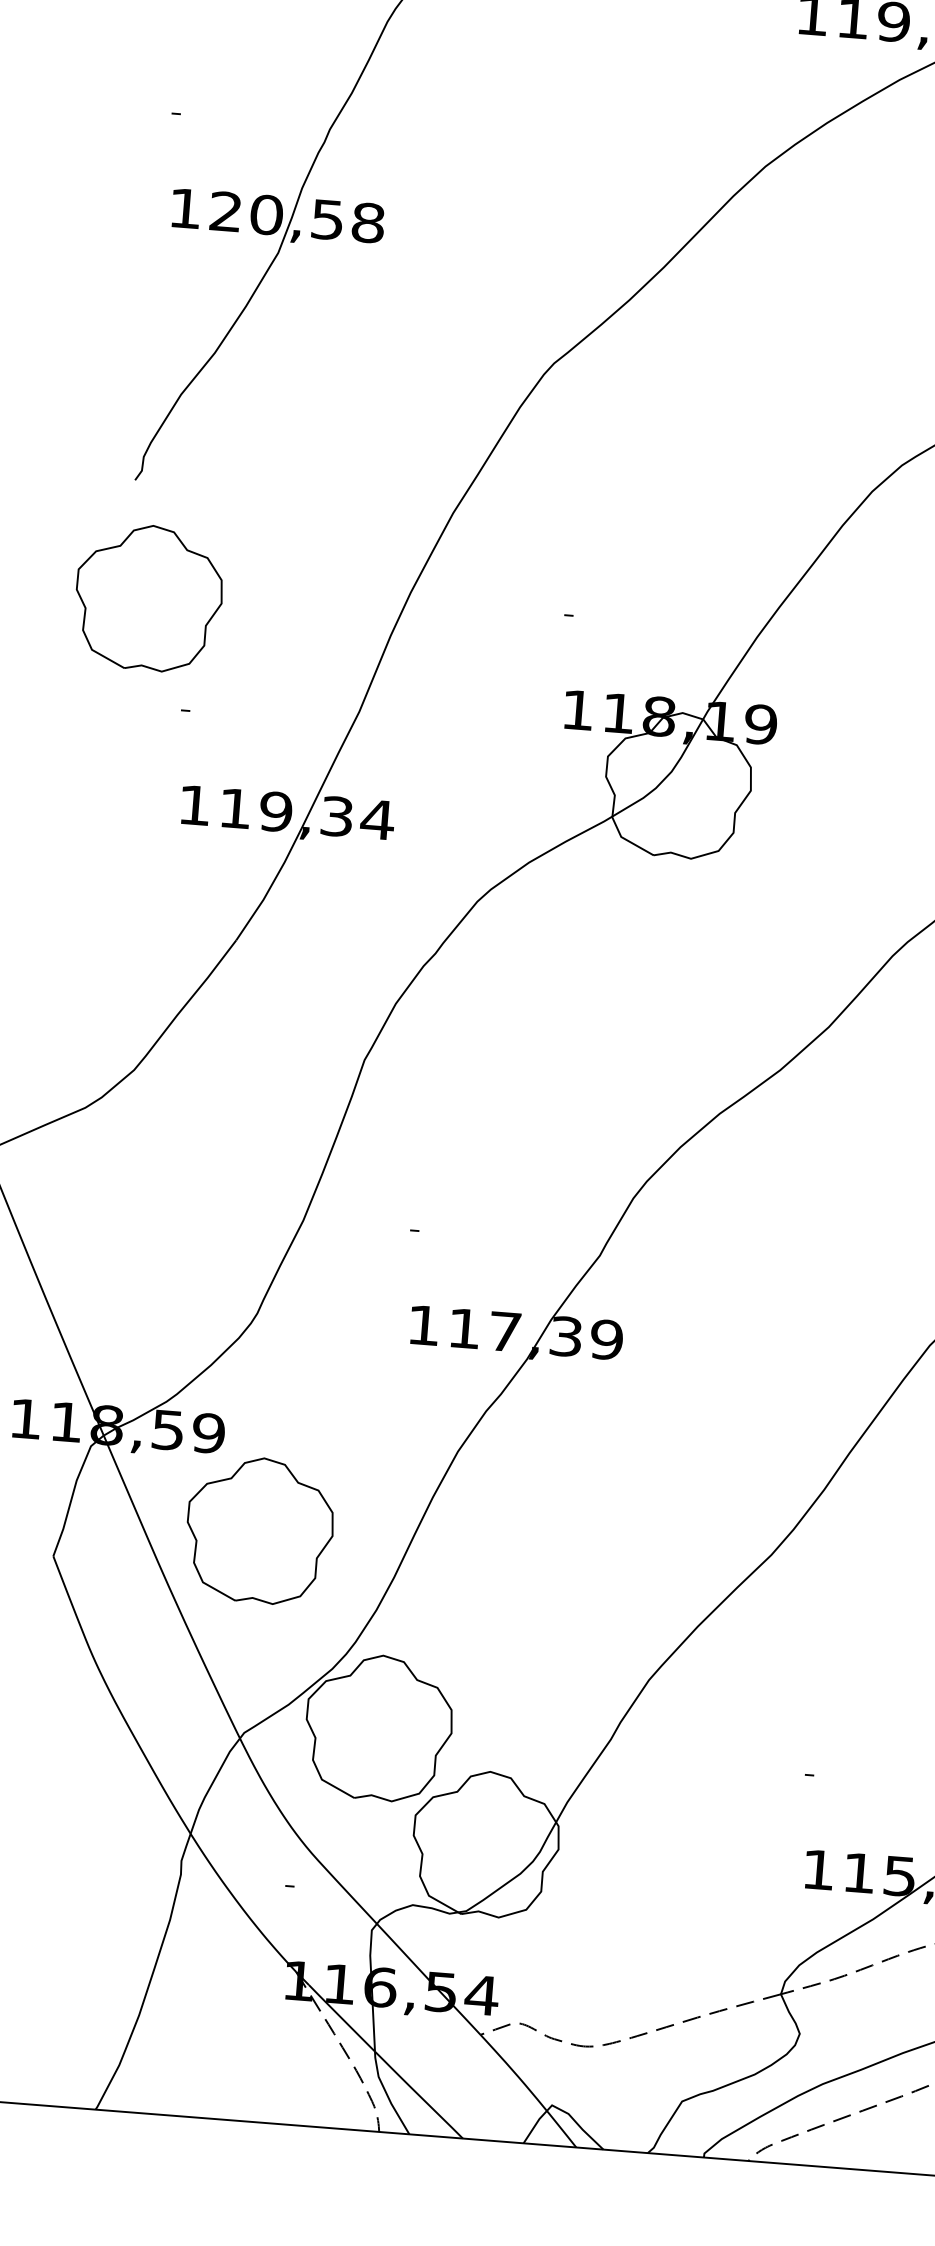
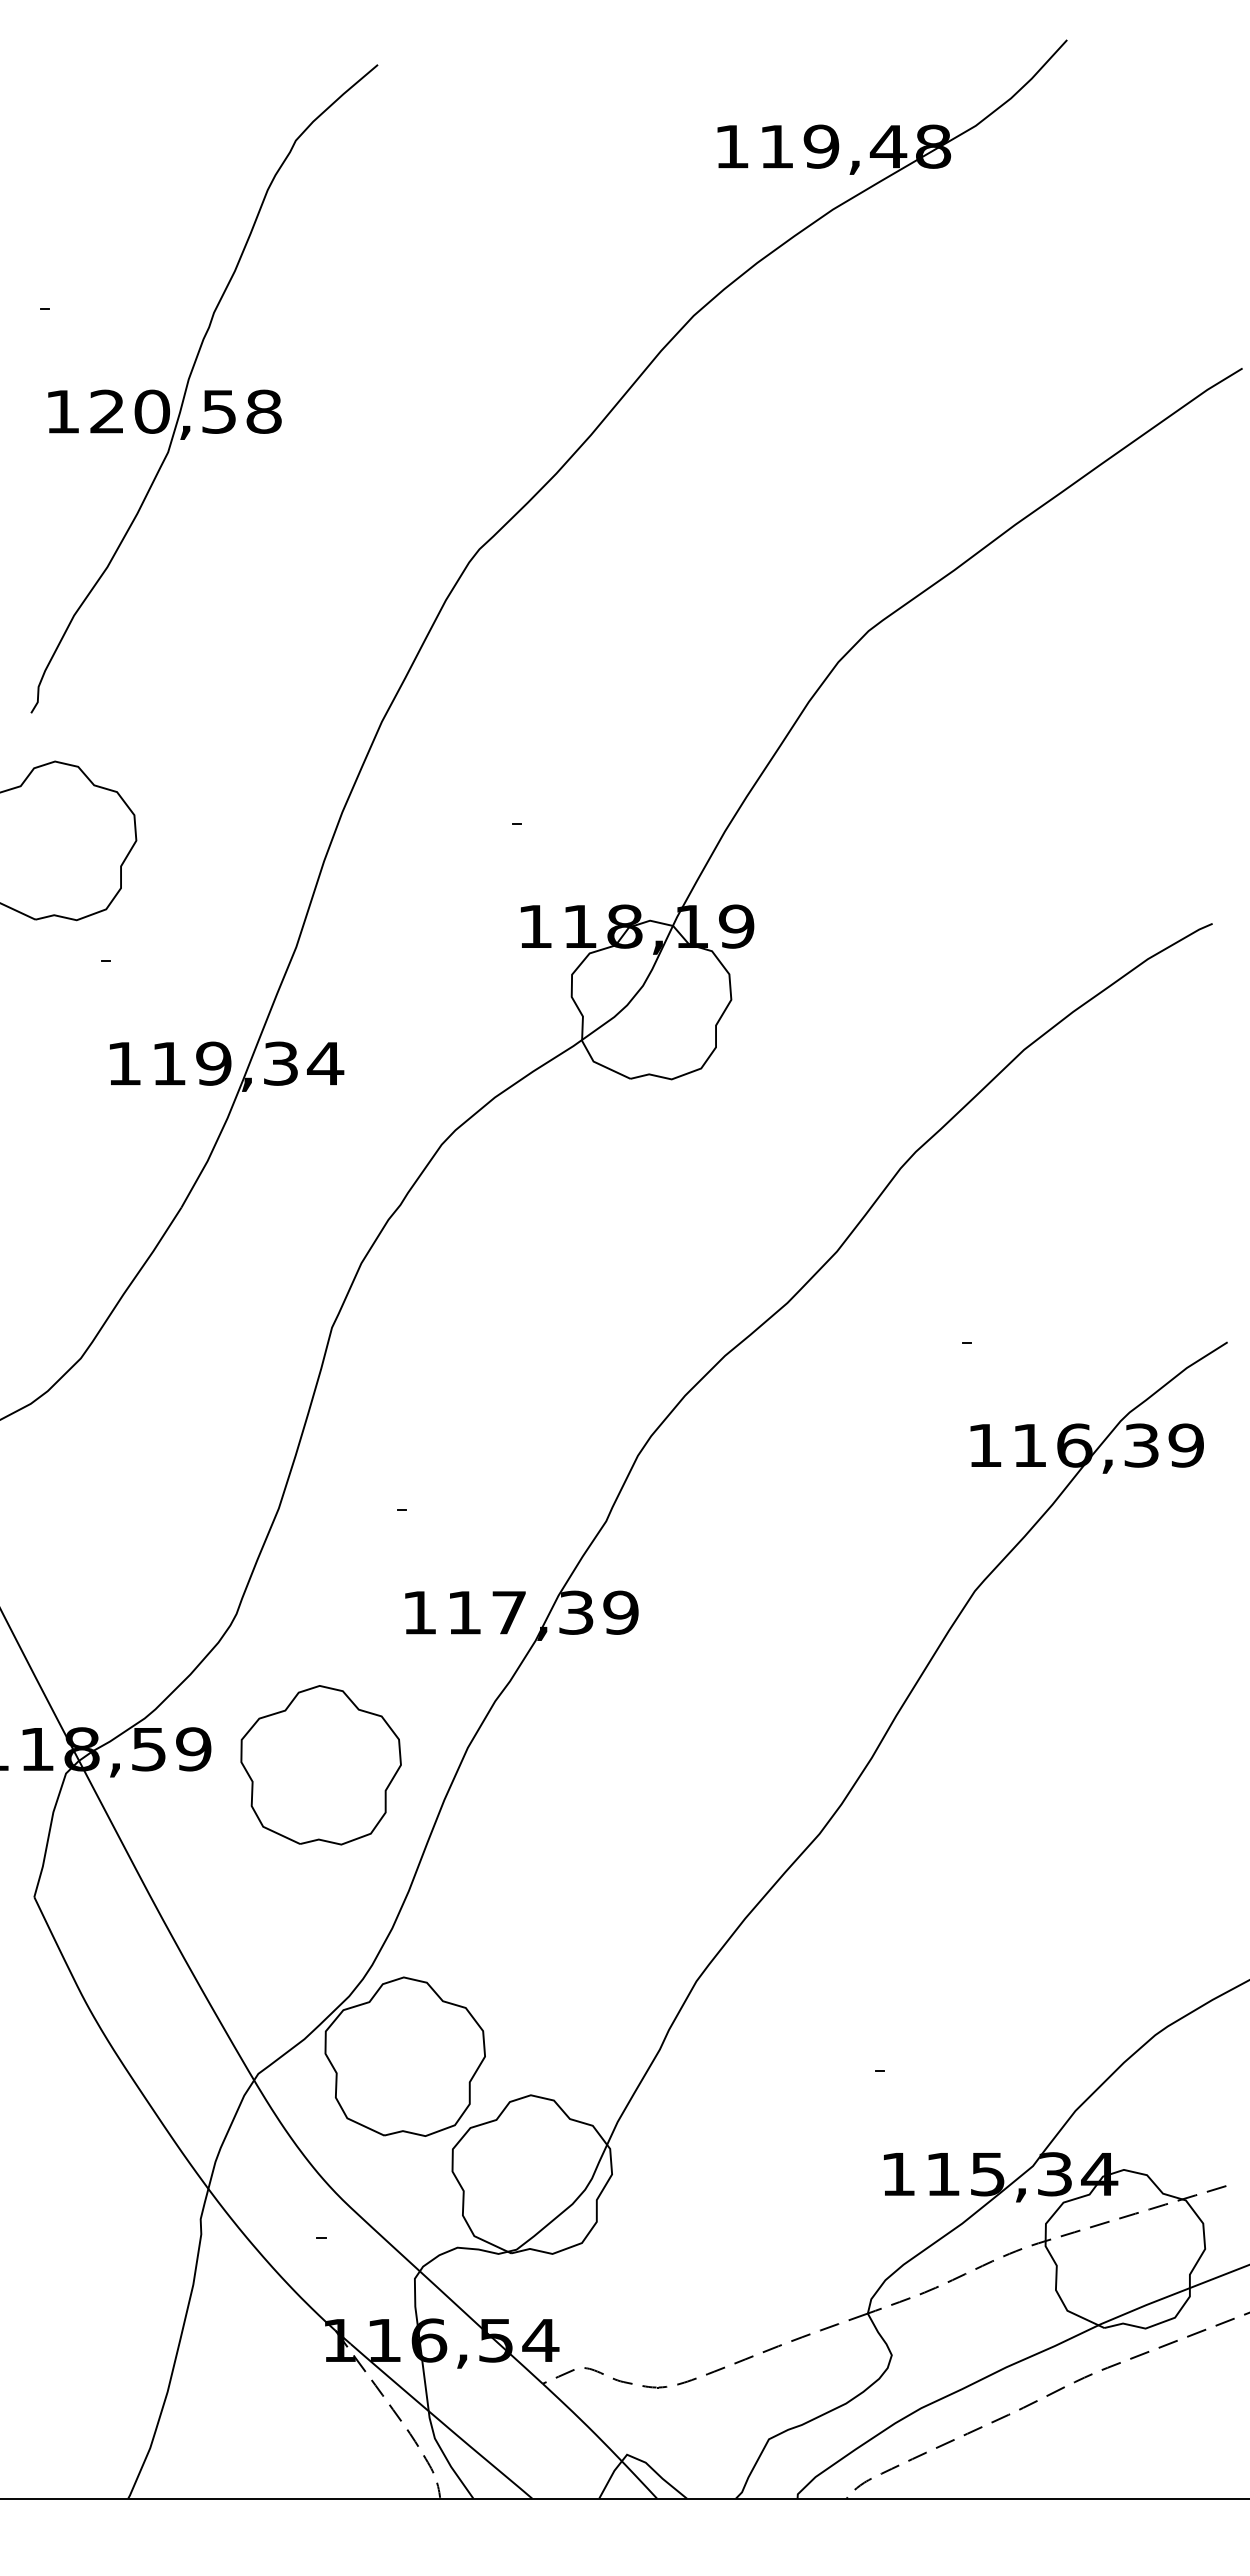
part: (259, 1530) -> (320, 1765), moved

